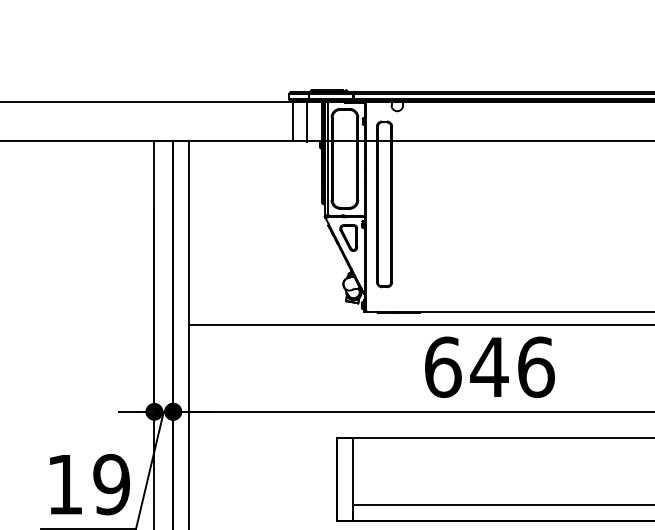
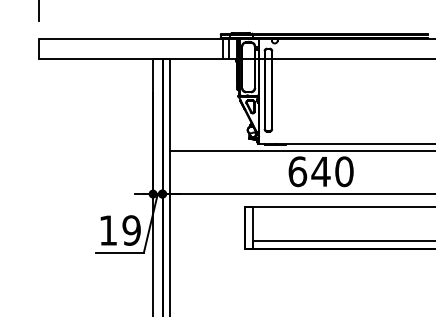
text: (536, 366) -> (344, 171), 646 -> 640

